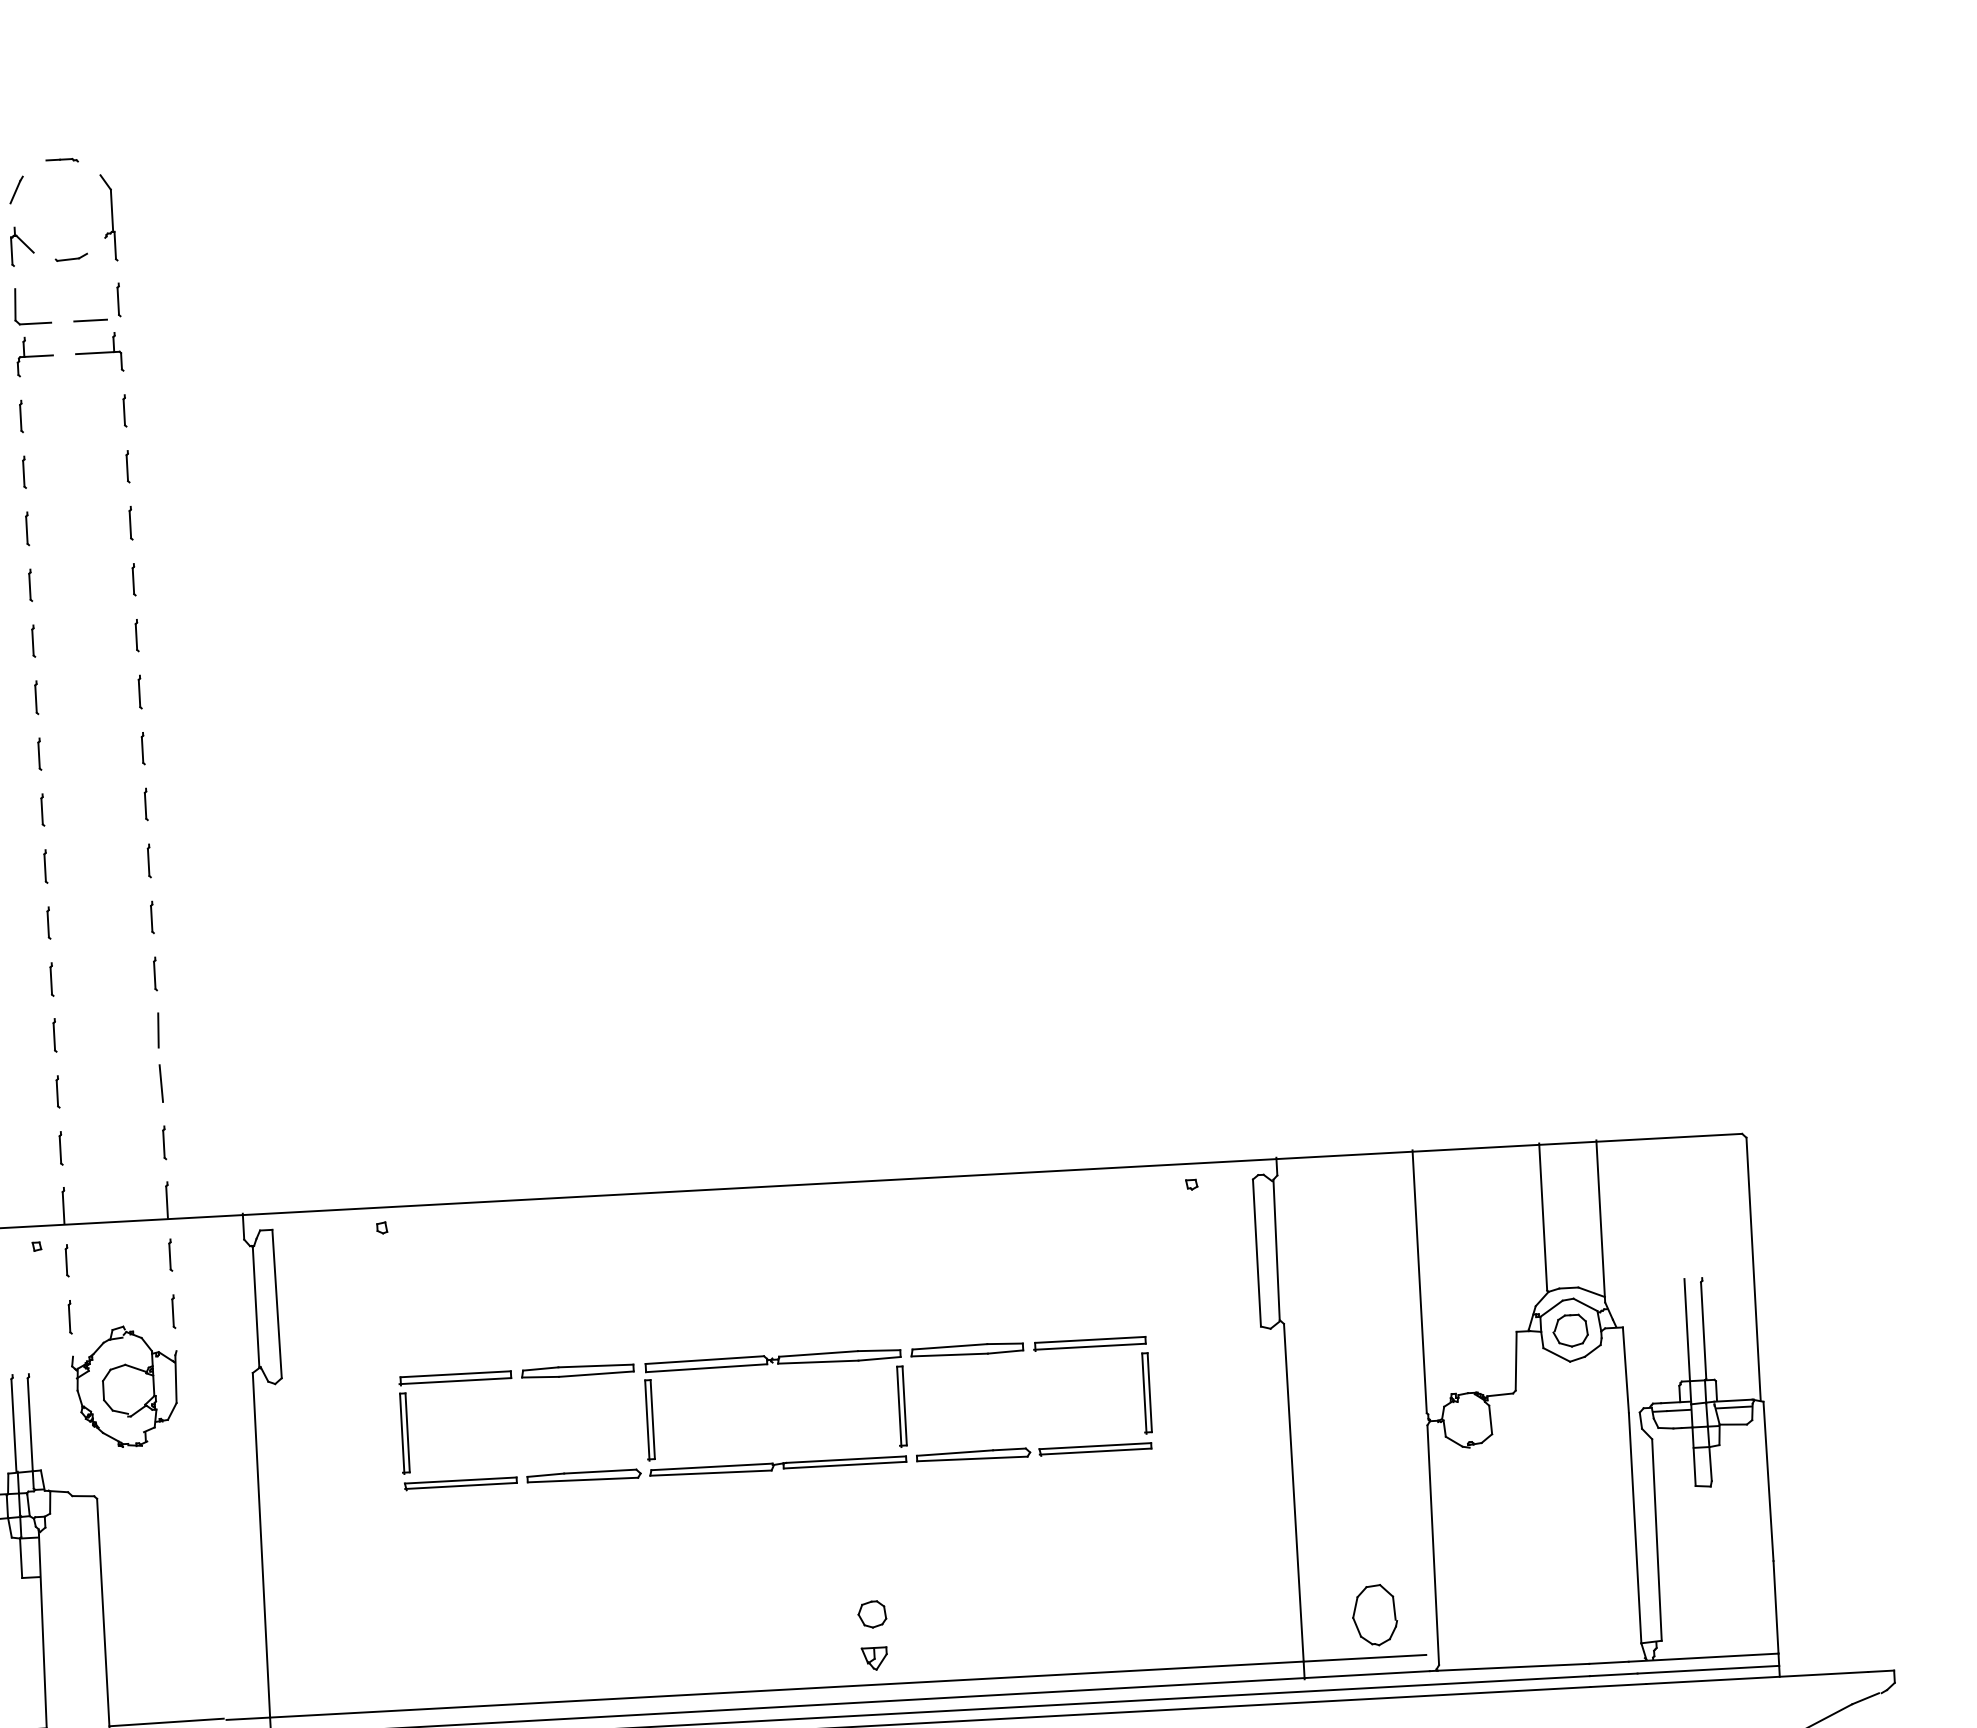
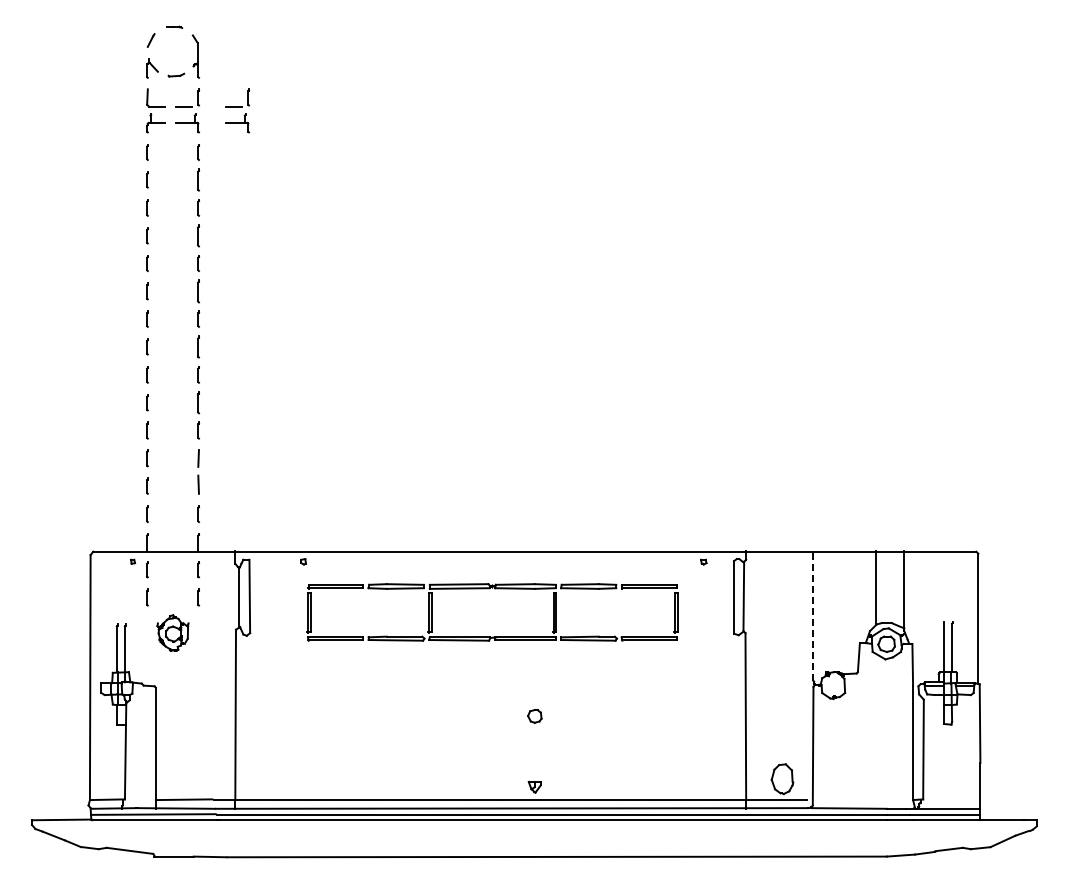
part: (198, 322) -> (237, 110), added
part: (127, 466) -> (198, 179), size x1.4
part: (133, 579) -> (198, 235), size x1.4
part: (139, 692) -> (198, 291), size x1.4
part: (145, 803) -> (198, 346), size x1.4
part: (152, 917) -> (198, 402), size x1.4
line: (1419, 1280) -> (813, 615), solid -> dashed
part: (776, 1366) -> (494, 589), moved
part: (124, 1385) -> (172, 632), size x0.6
part: (871, 1612) -> (534, 715), moved

